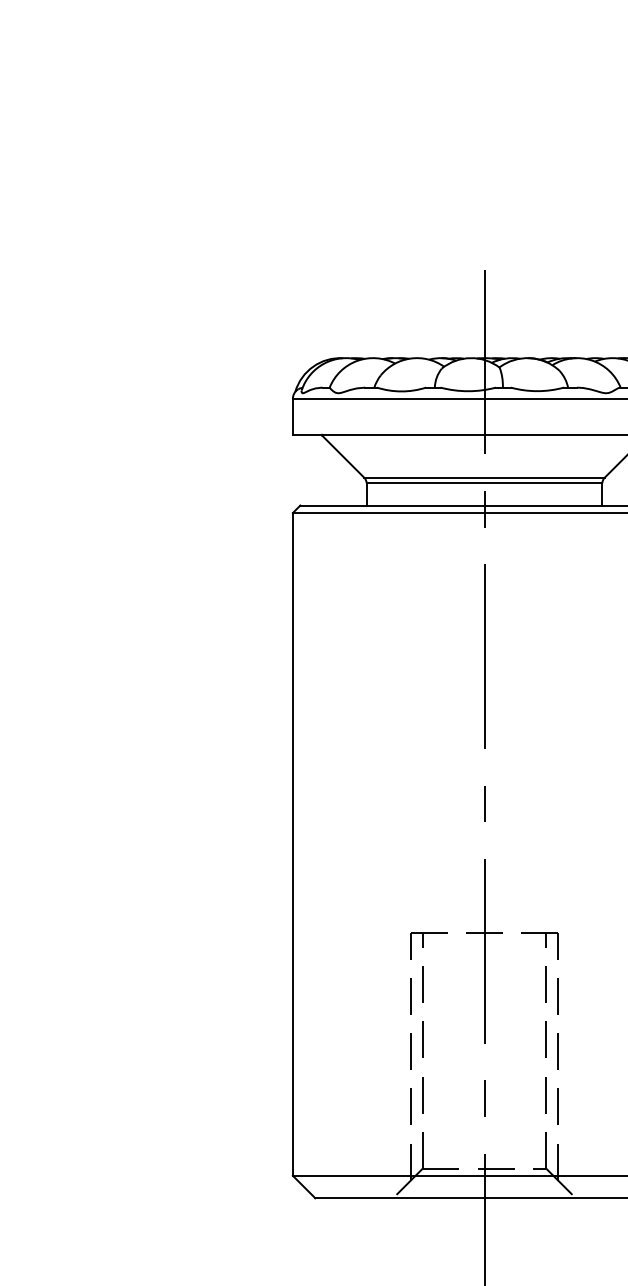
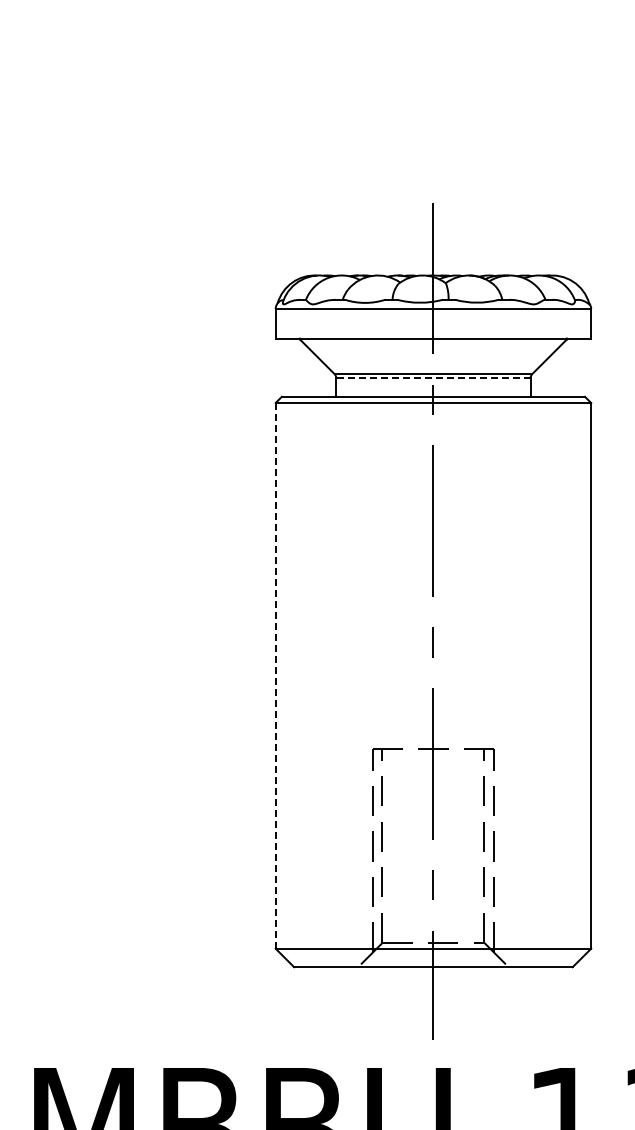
line: (483, 483) -> (432, 378), solid -> dashed
line: (292, 843) -> (275, 675), solid -> dashed

